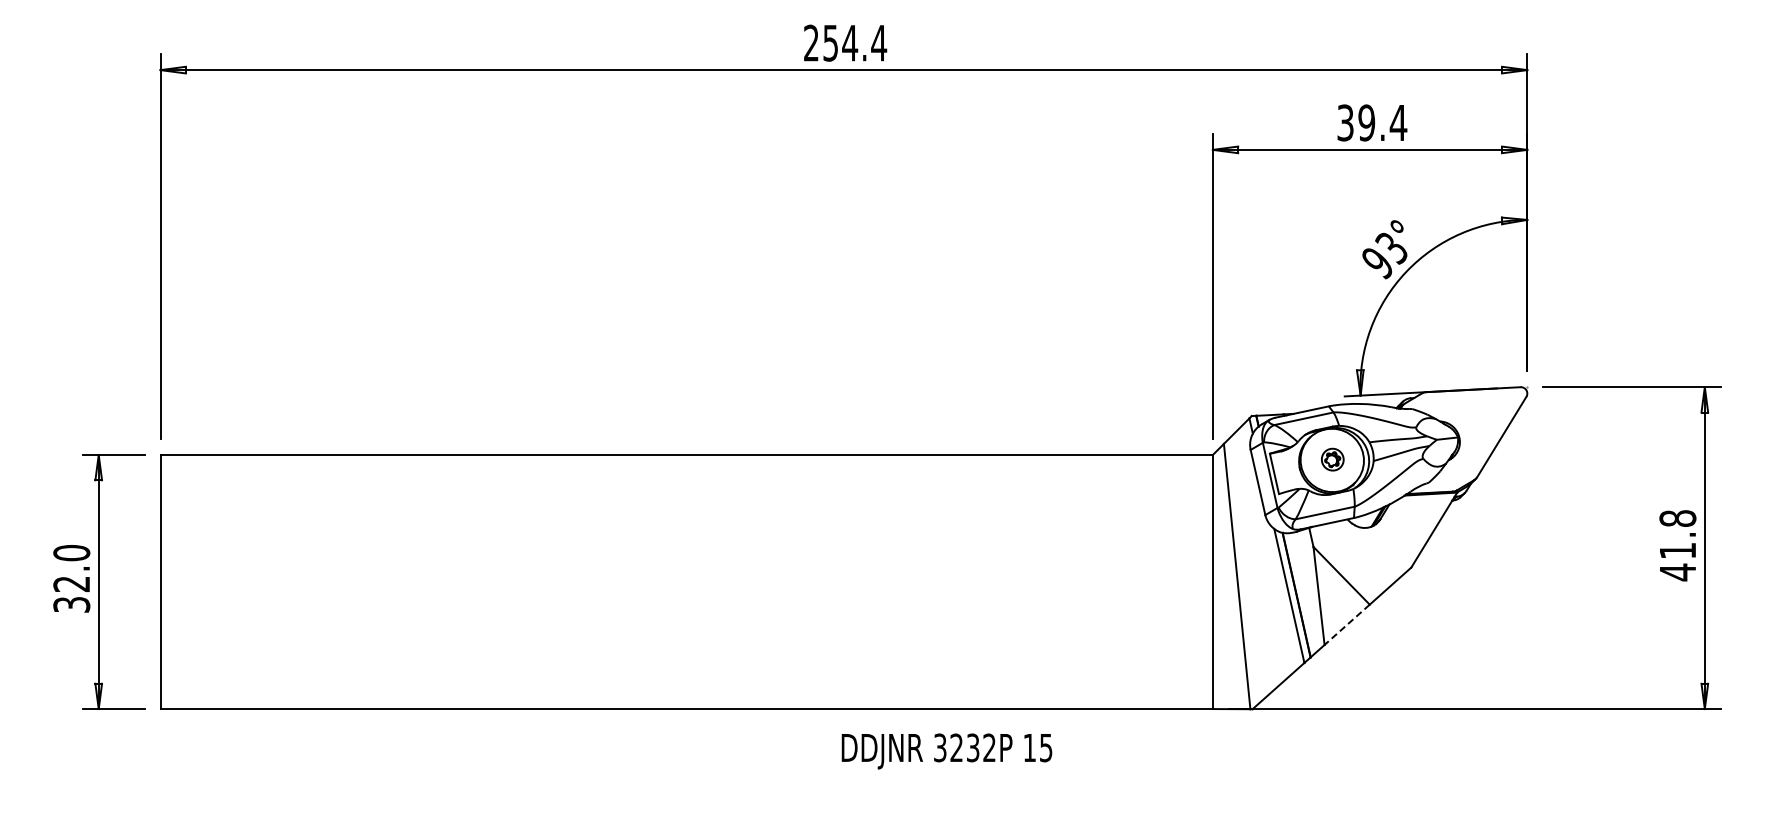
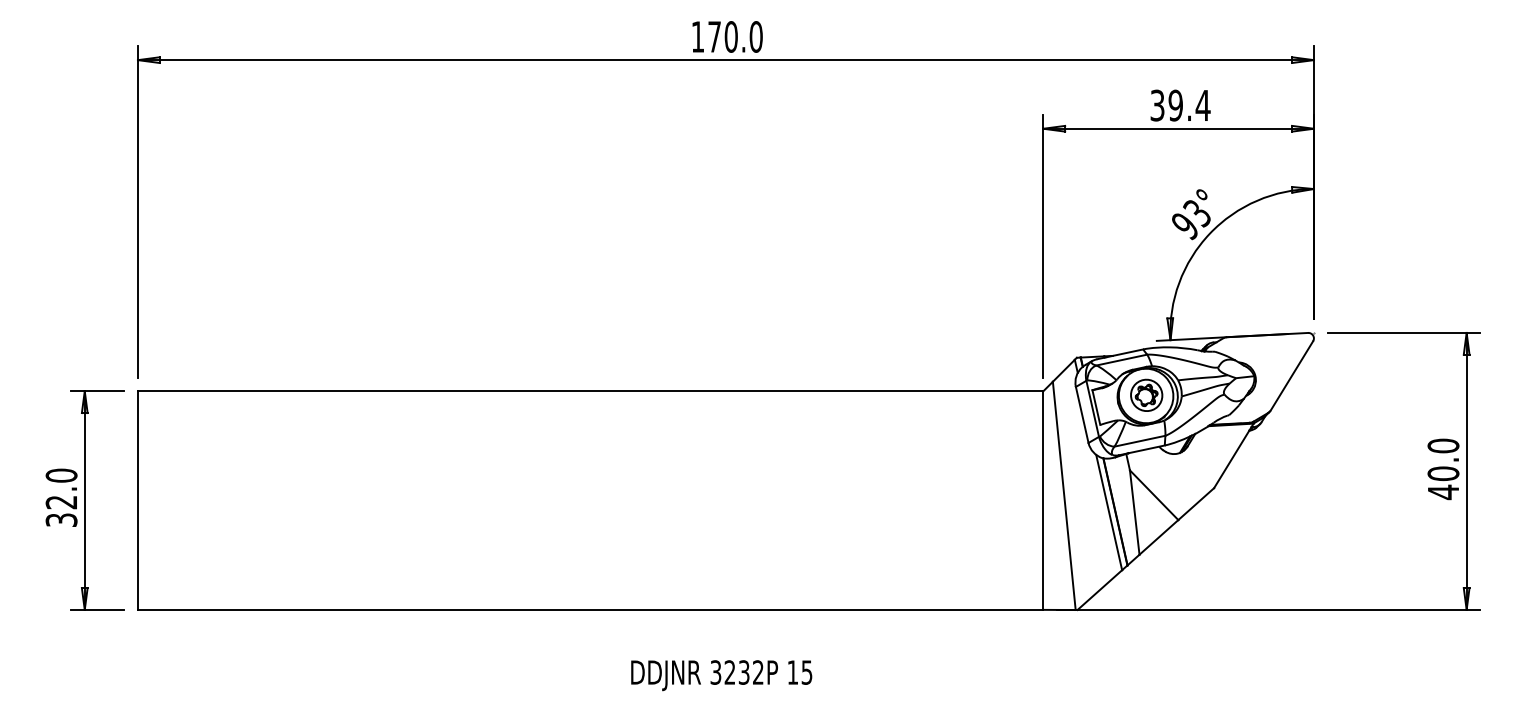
text: (845, 42) -> (727, 36), 254.4 -> 170.0
part: (1332, 459) -> (1146, 395), size x1.67
text: (1677, 534) -> (1443, 459), 41.8 -> 40.0
line: (1346, 625) -> (1158, 537), dashed -> solid
text: (946, 751) -> (721, 675), moved

